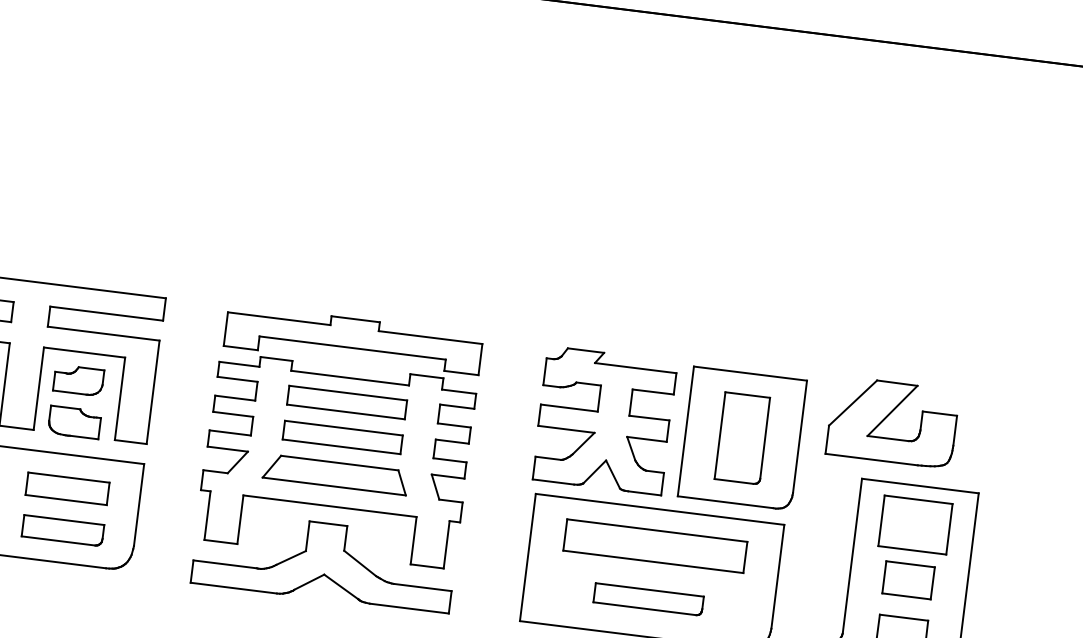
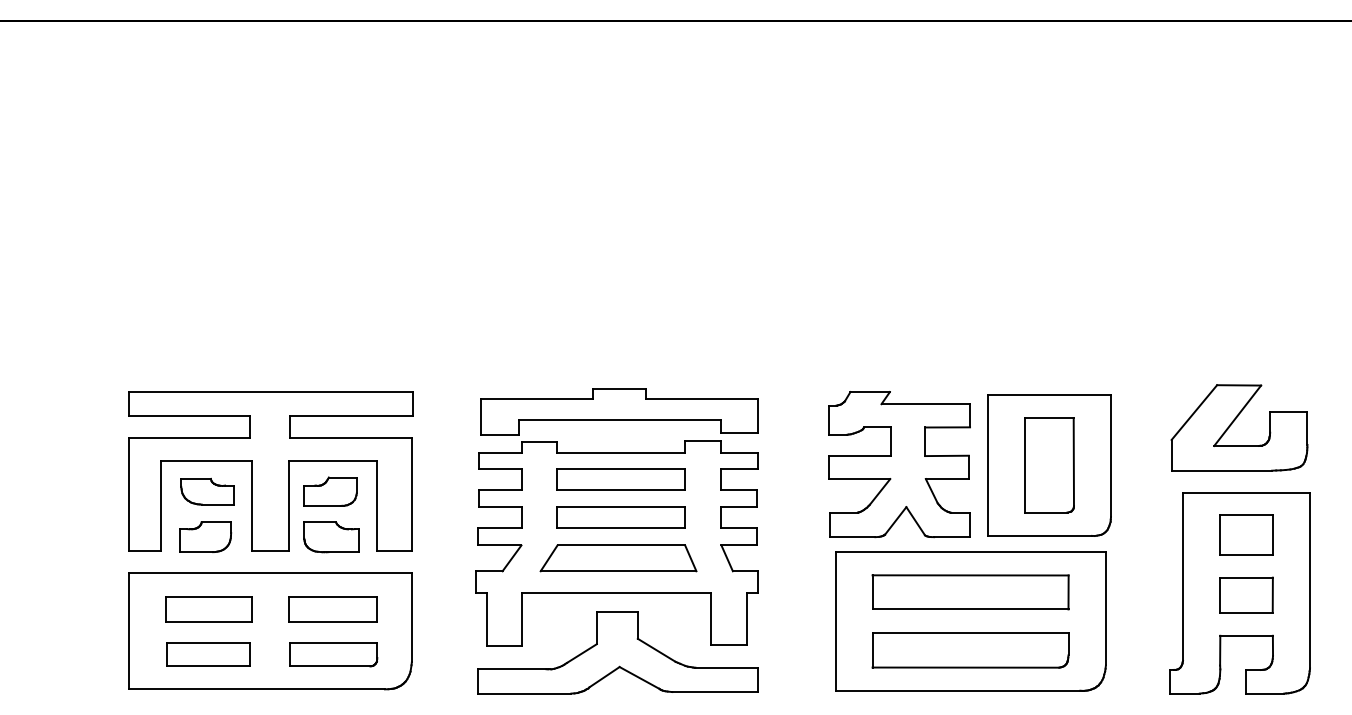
part: (886, 418) -> (1232, 424), moved
part: (915, 524) -> (1246, 534), size x0.71
part: (648, 599) -> (970, 650), size x1.67

